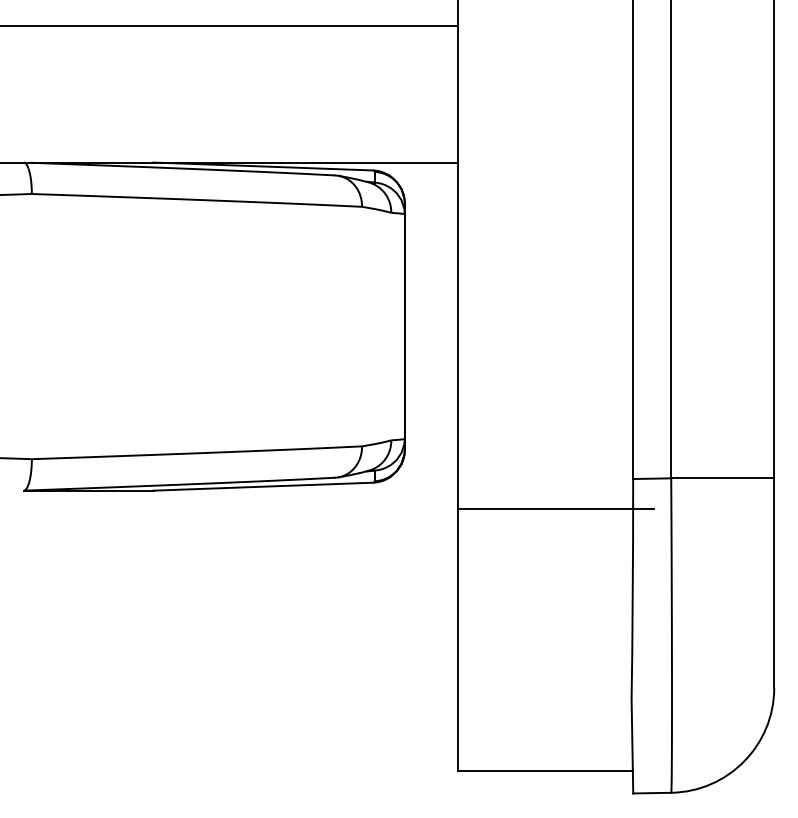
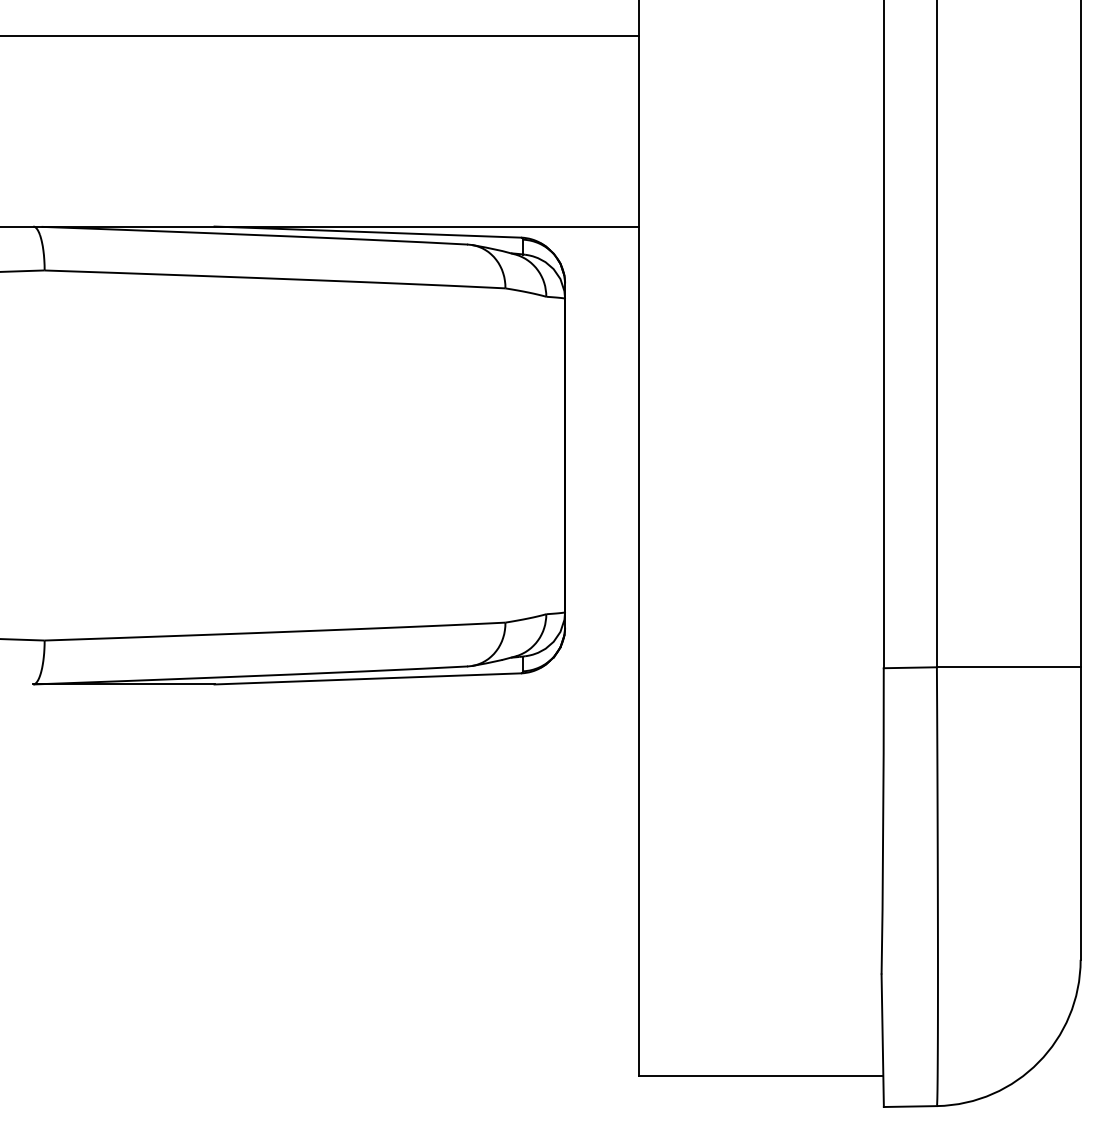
line: (555, 509) -> (775, 710), removed

